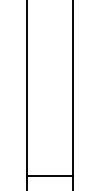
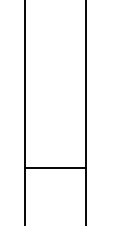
line: (50, 175) -> (55, 167), moved

